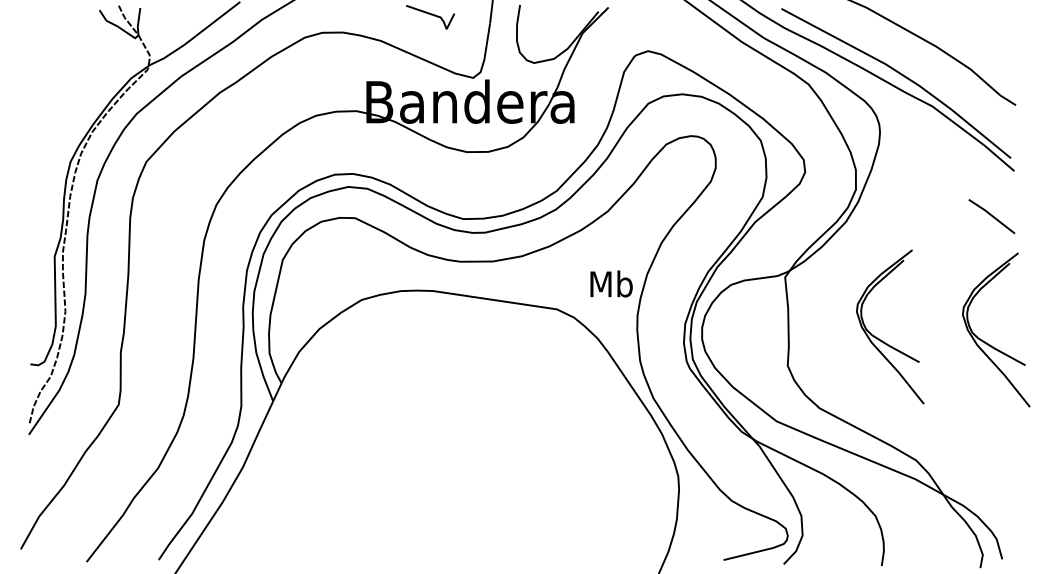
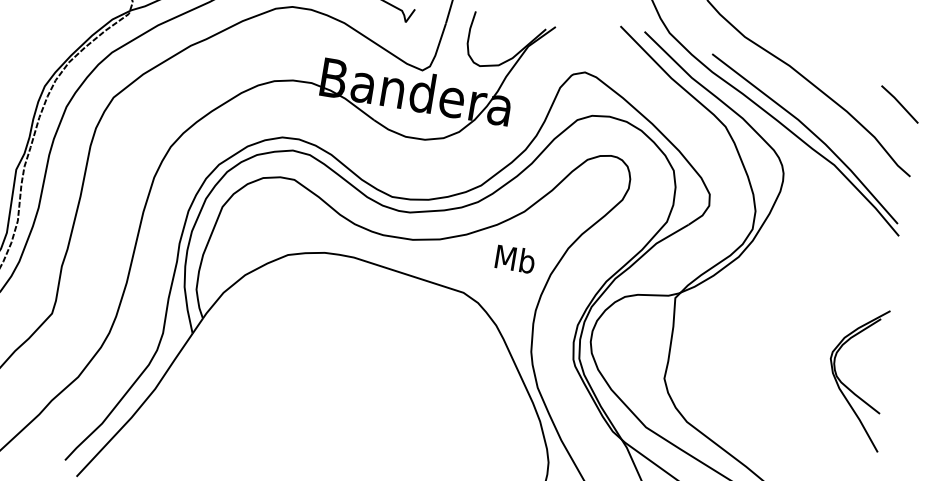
line: (991, 216) -> (899, 104), moved
text: (611, 283) -> (515, 258), moved
part: (882, 340) -> (754, 369), removed

